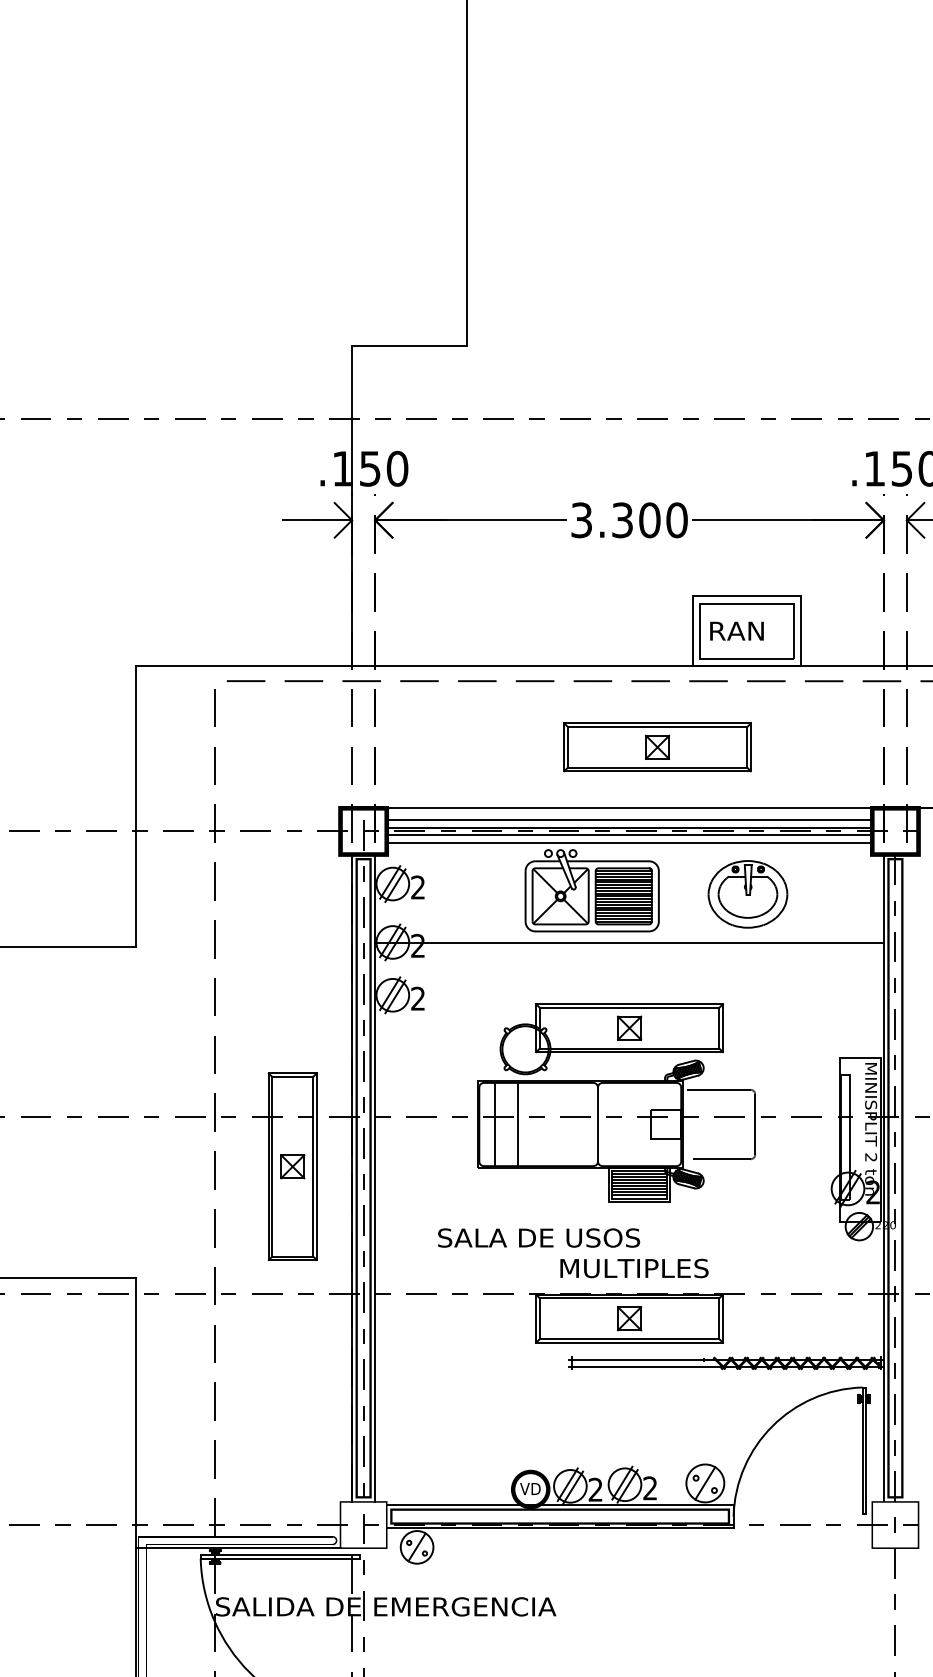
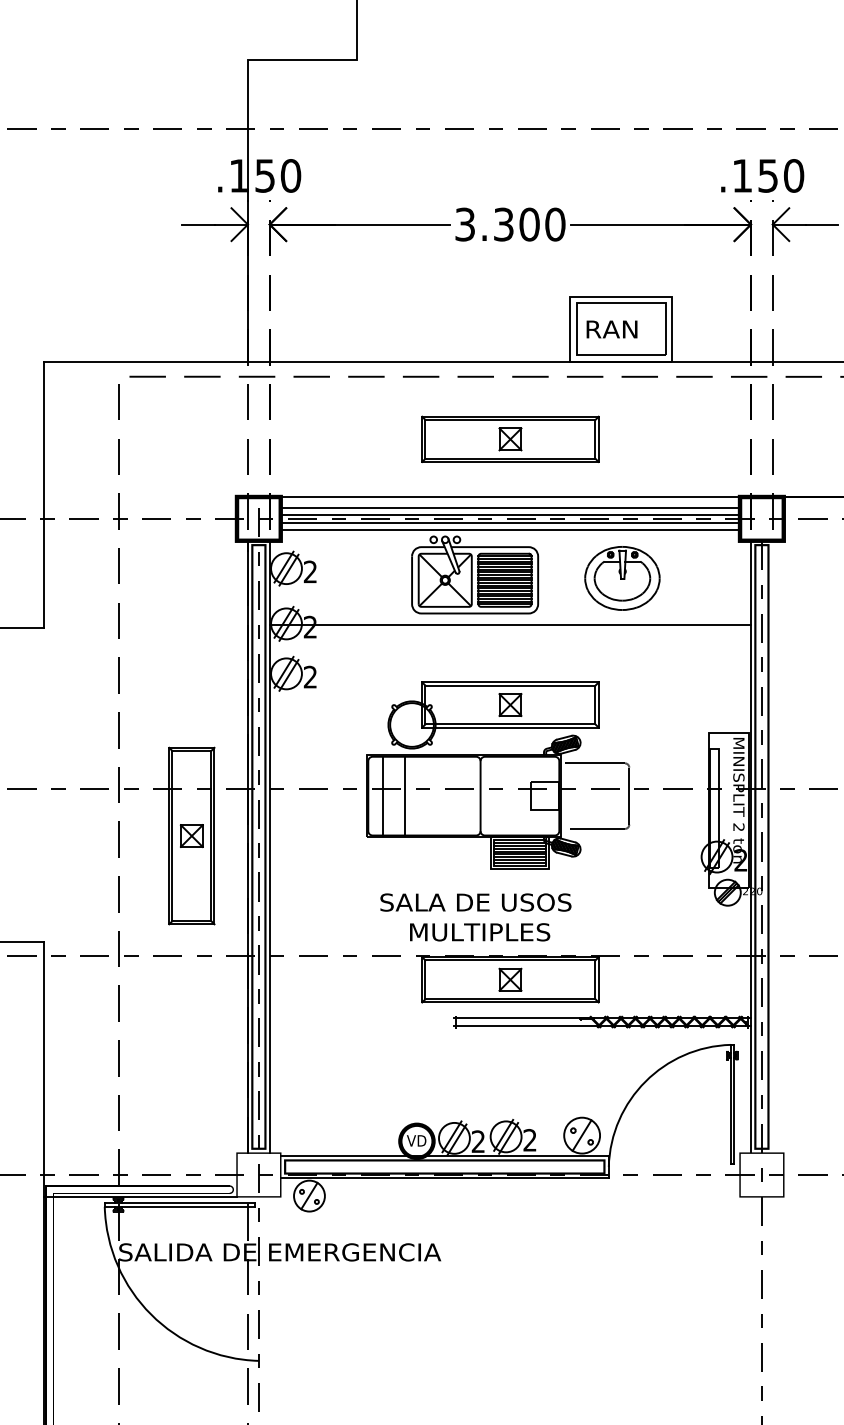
part: (657, 747) -> (510, 439), moved
text: (539, 1237) -> (476, 902), moved
text: (634, 1268) -> (480, 932), moved

